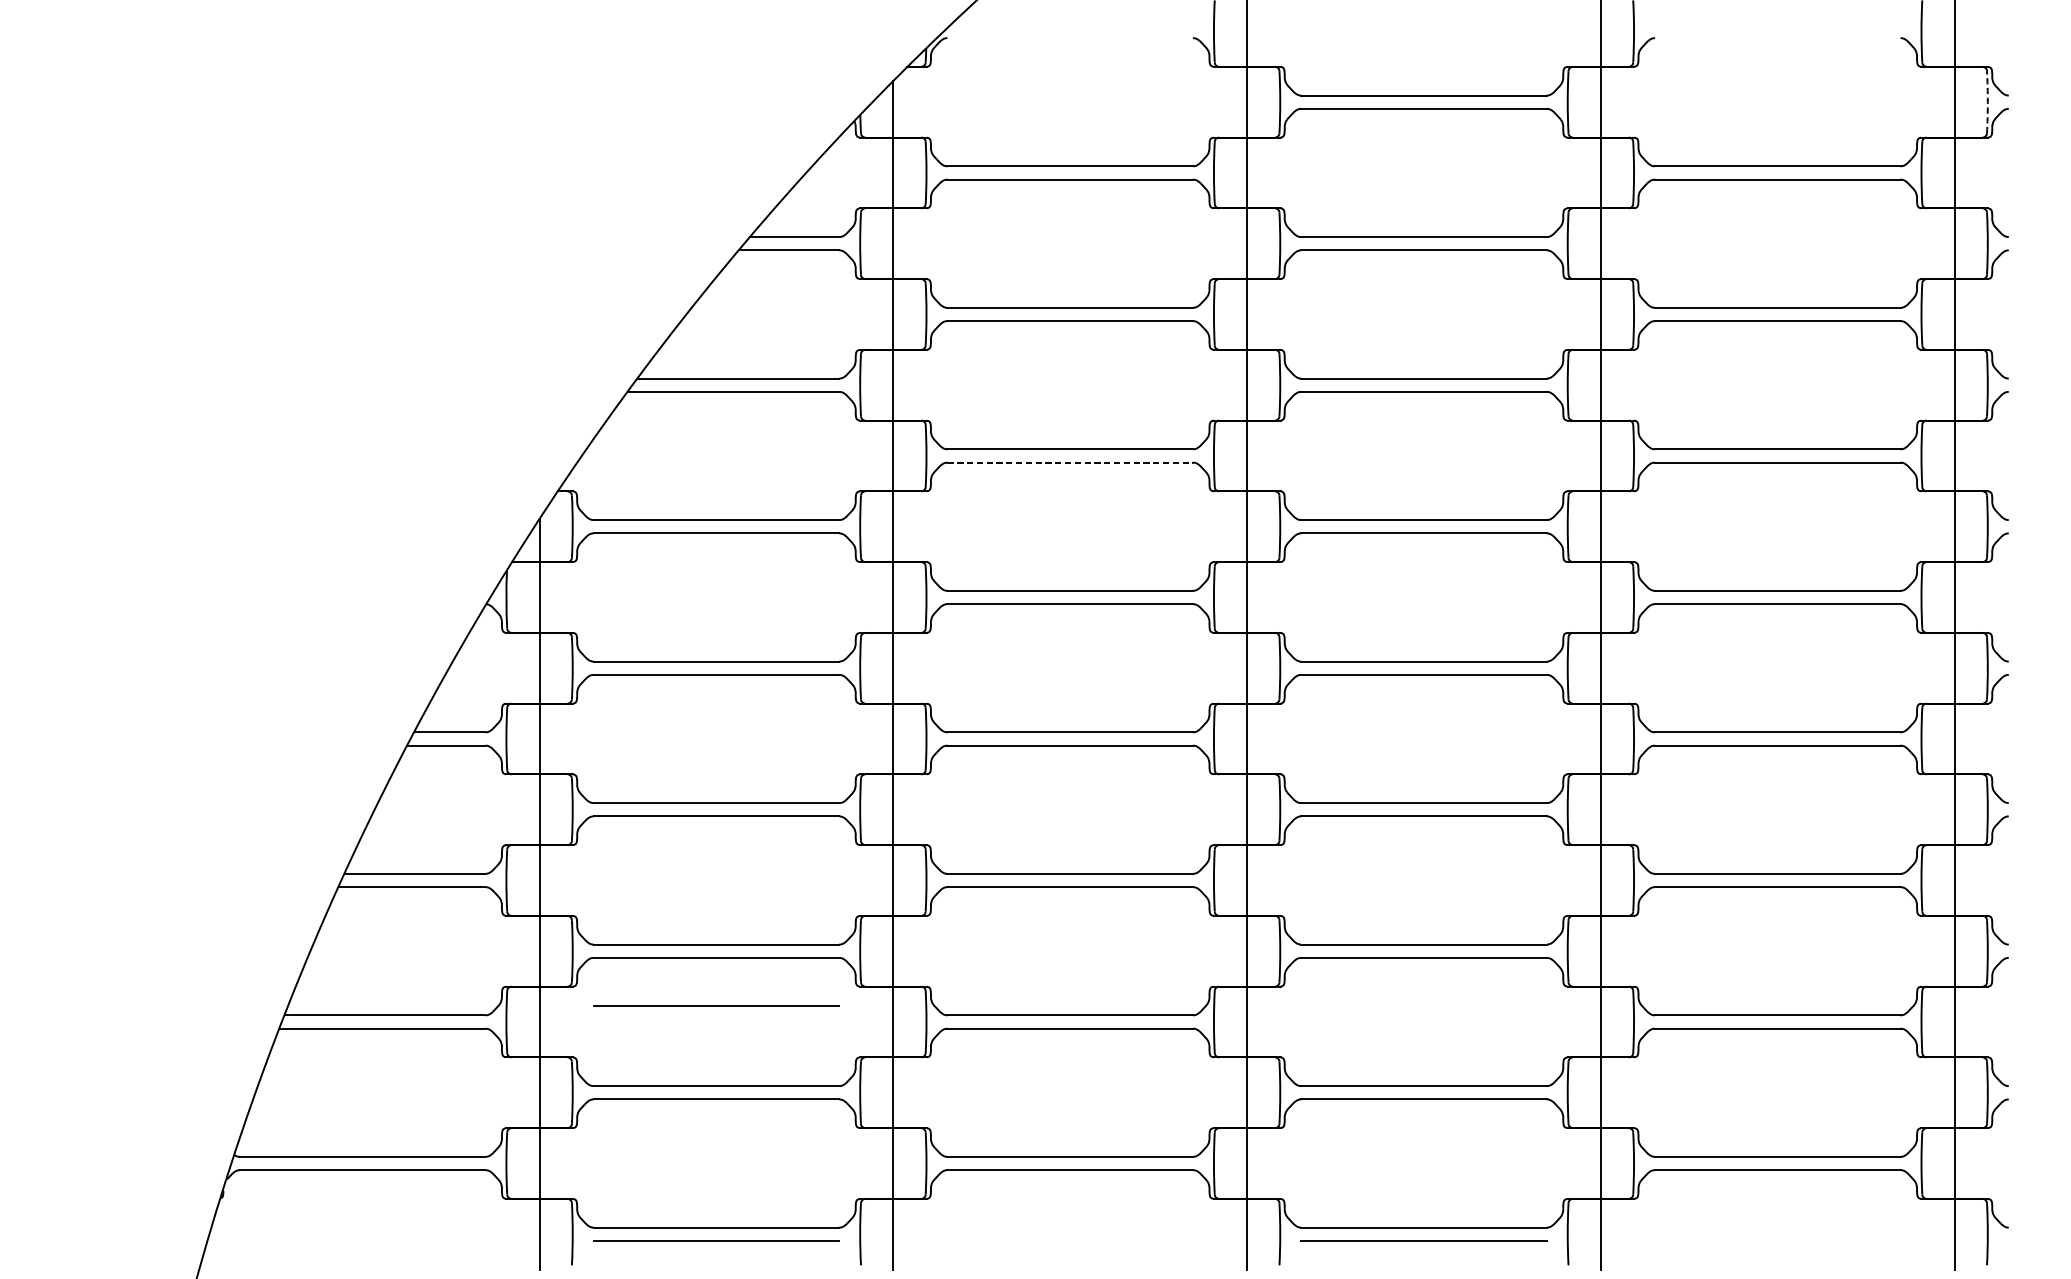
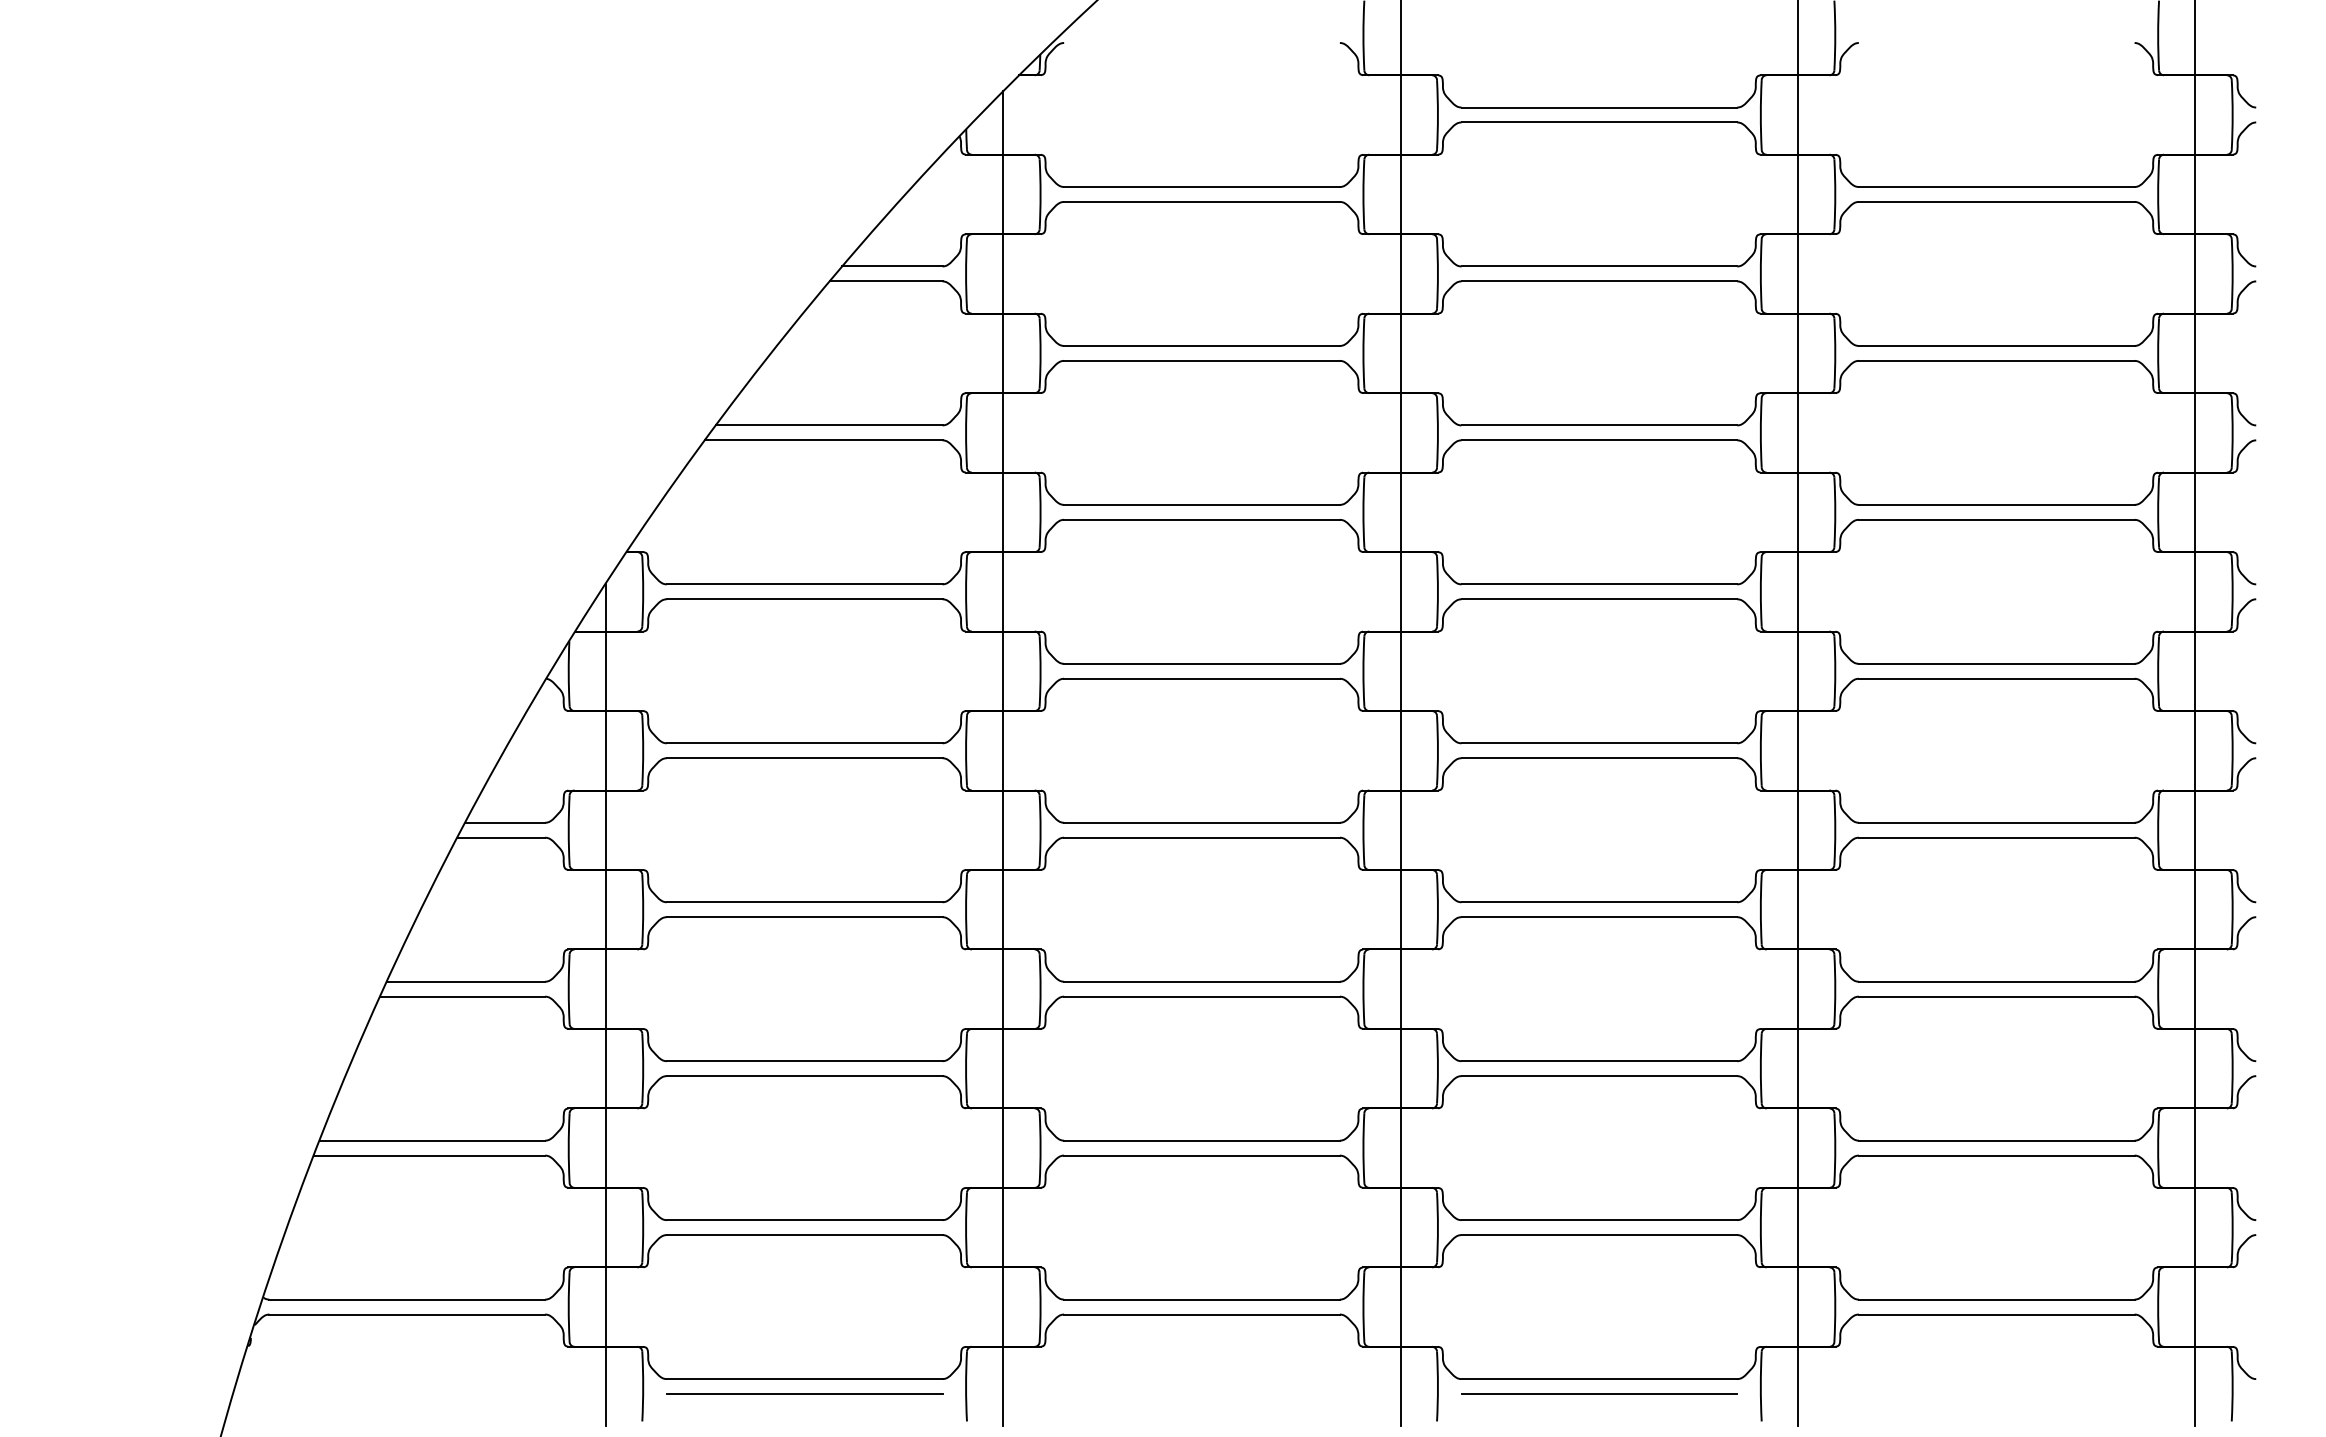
arc: (1987, 102) -> (2232, 115), dashed -> solid
line: (1070, 462) -> (1202, 519), dashed -> solid
line: (716, 1005) -> (804, 1129), removed

